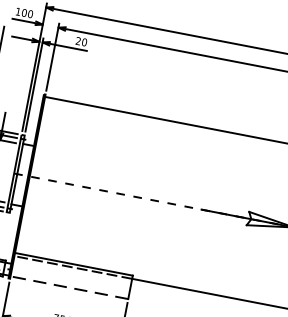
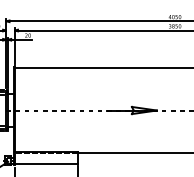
line: (69, 288) -> (46, 164), dashed -> solid

